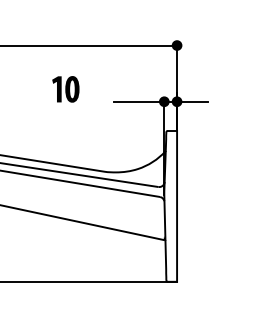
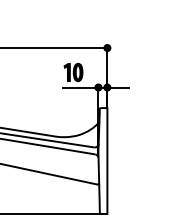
part: (65, 89) -> (73, 72), moved

